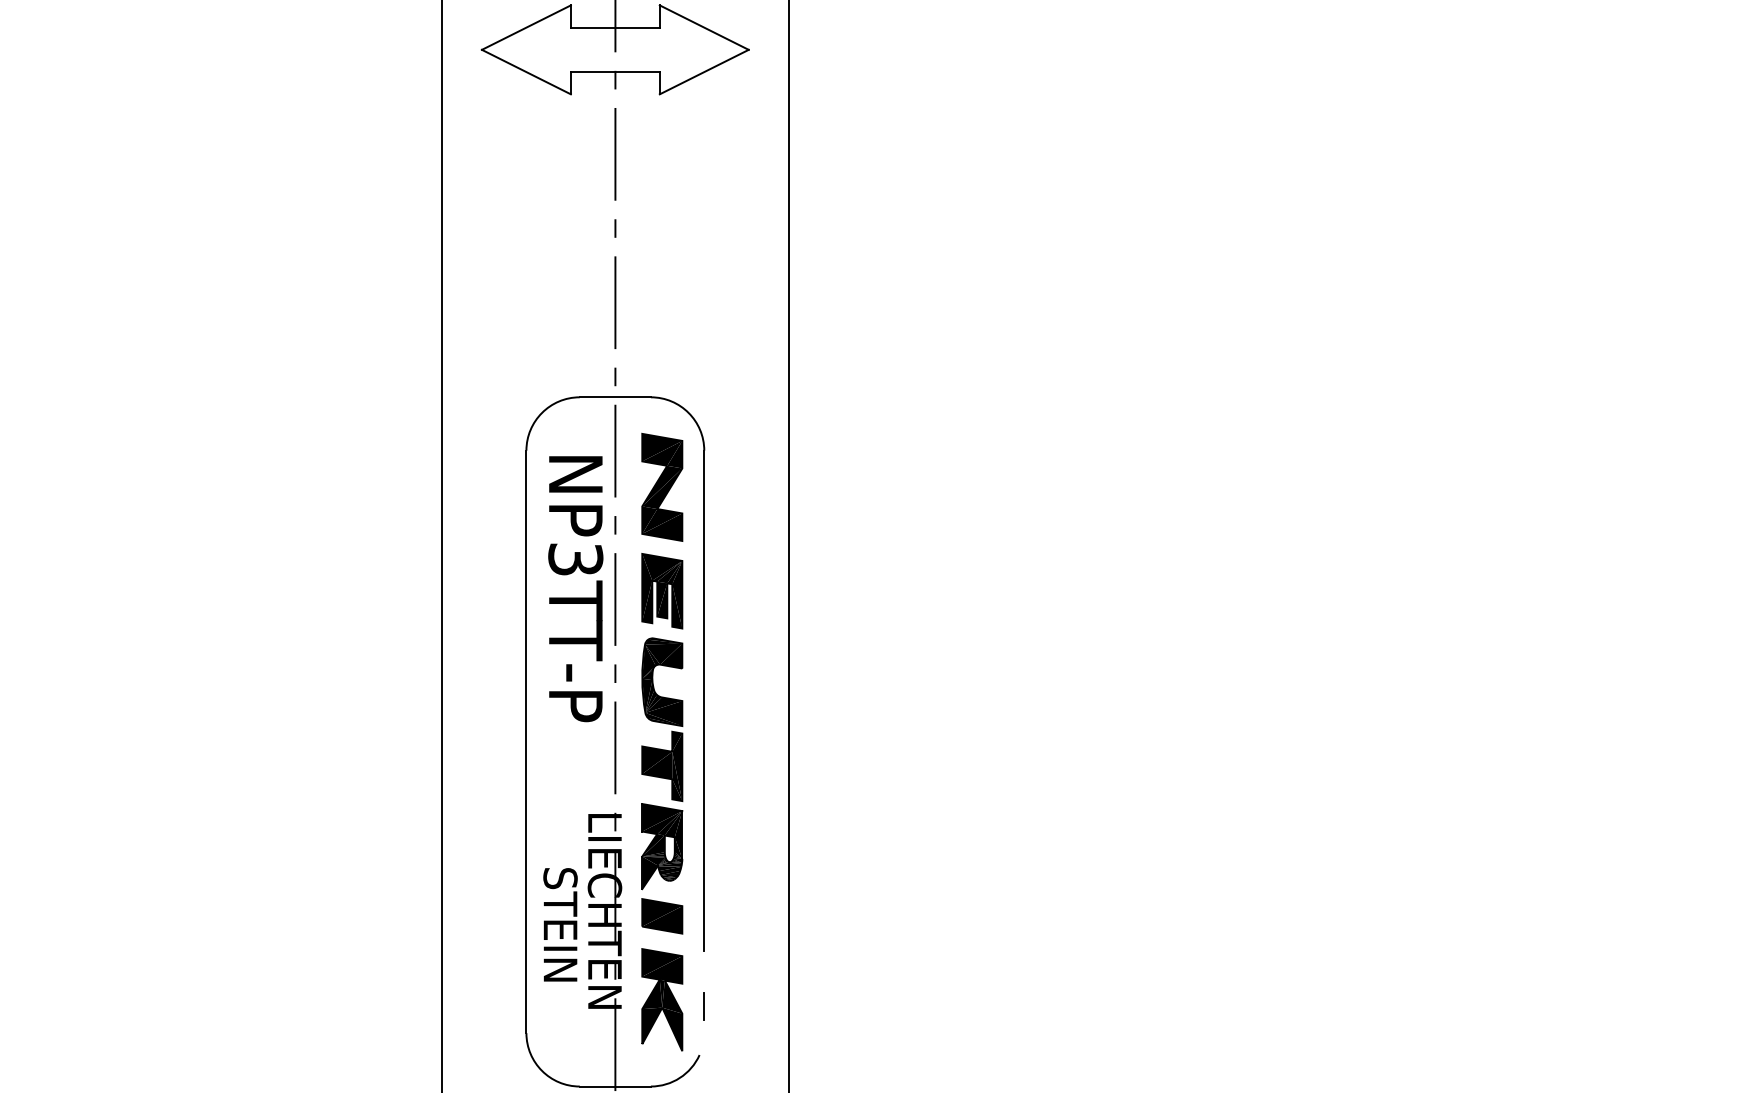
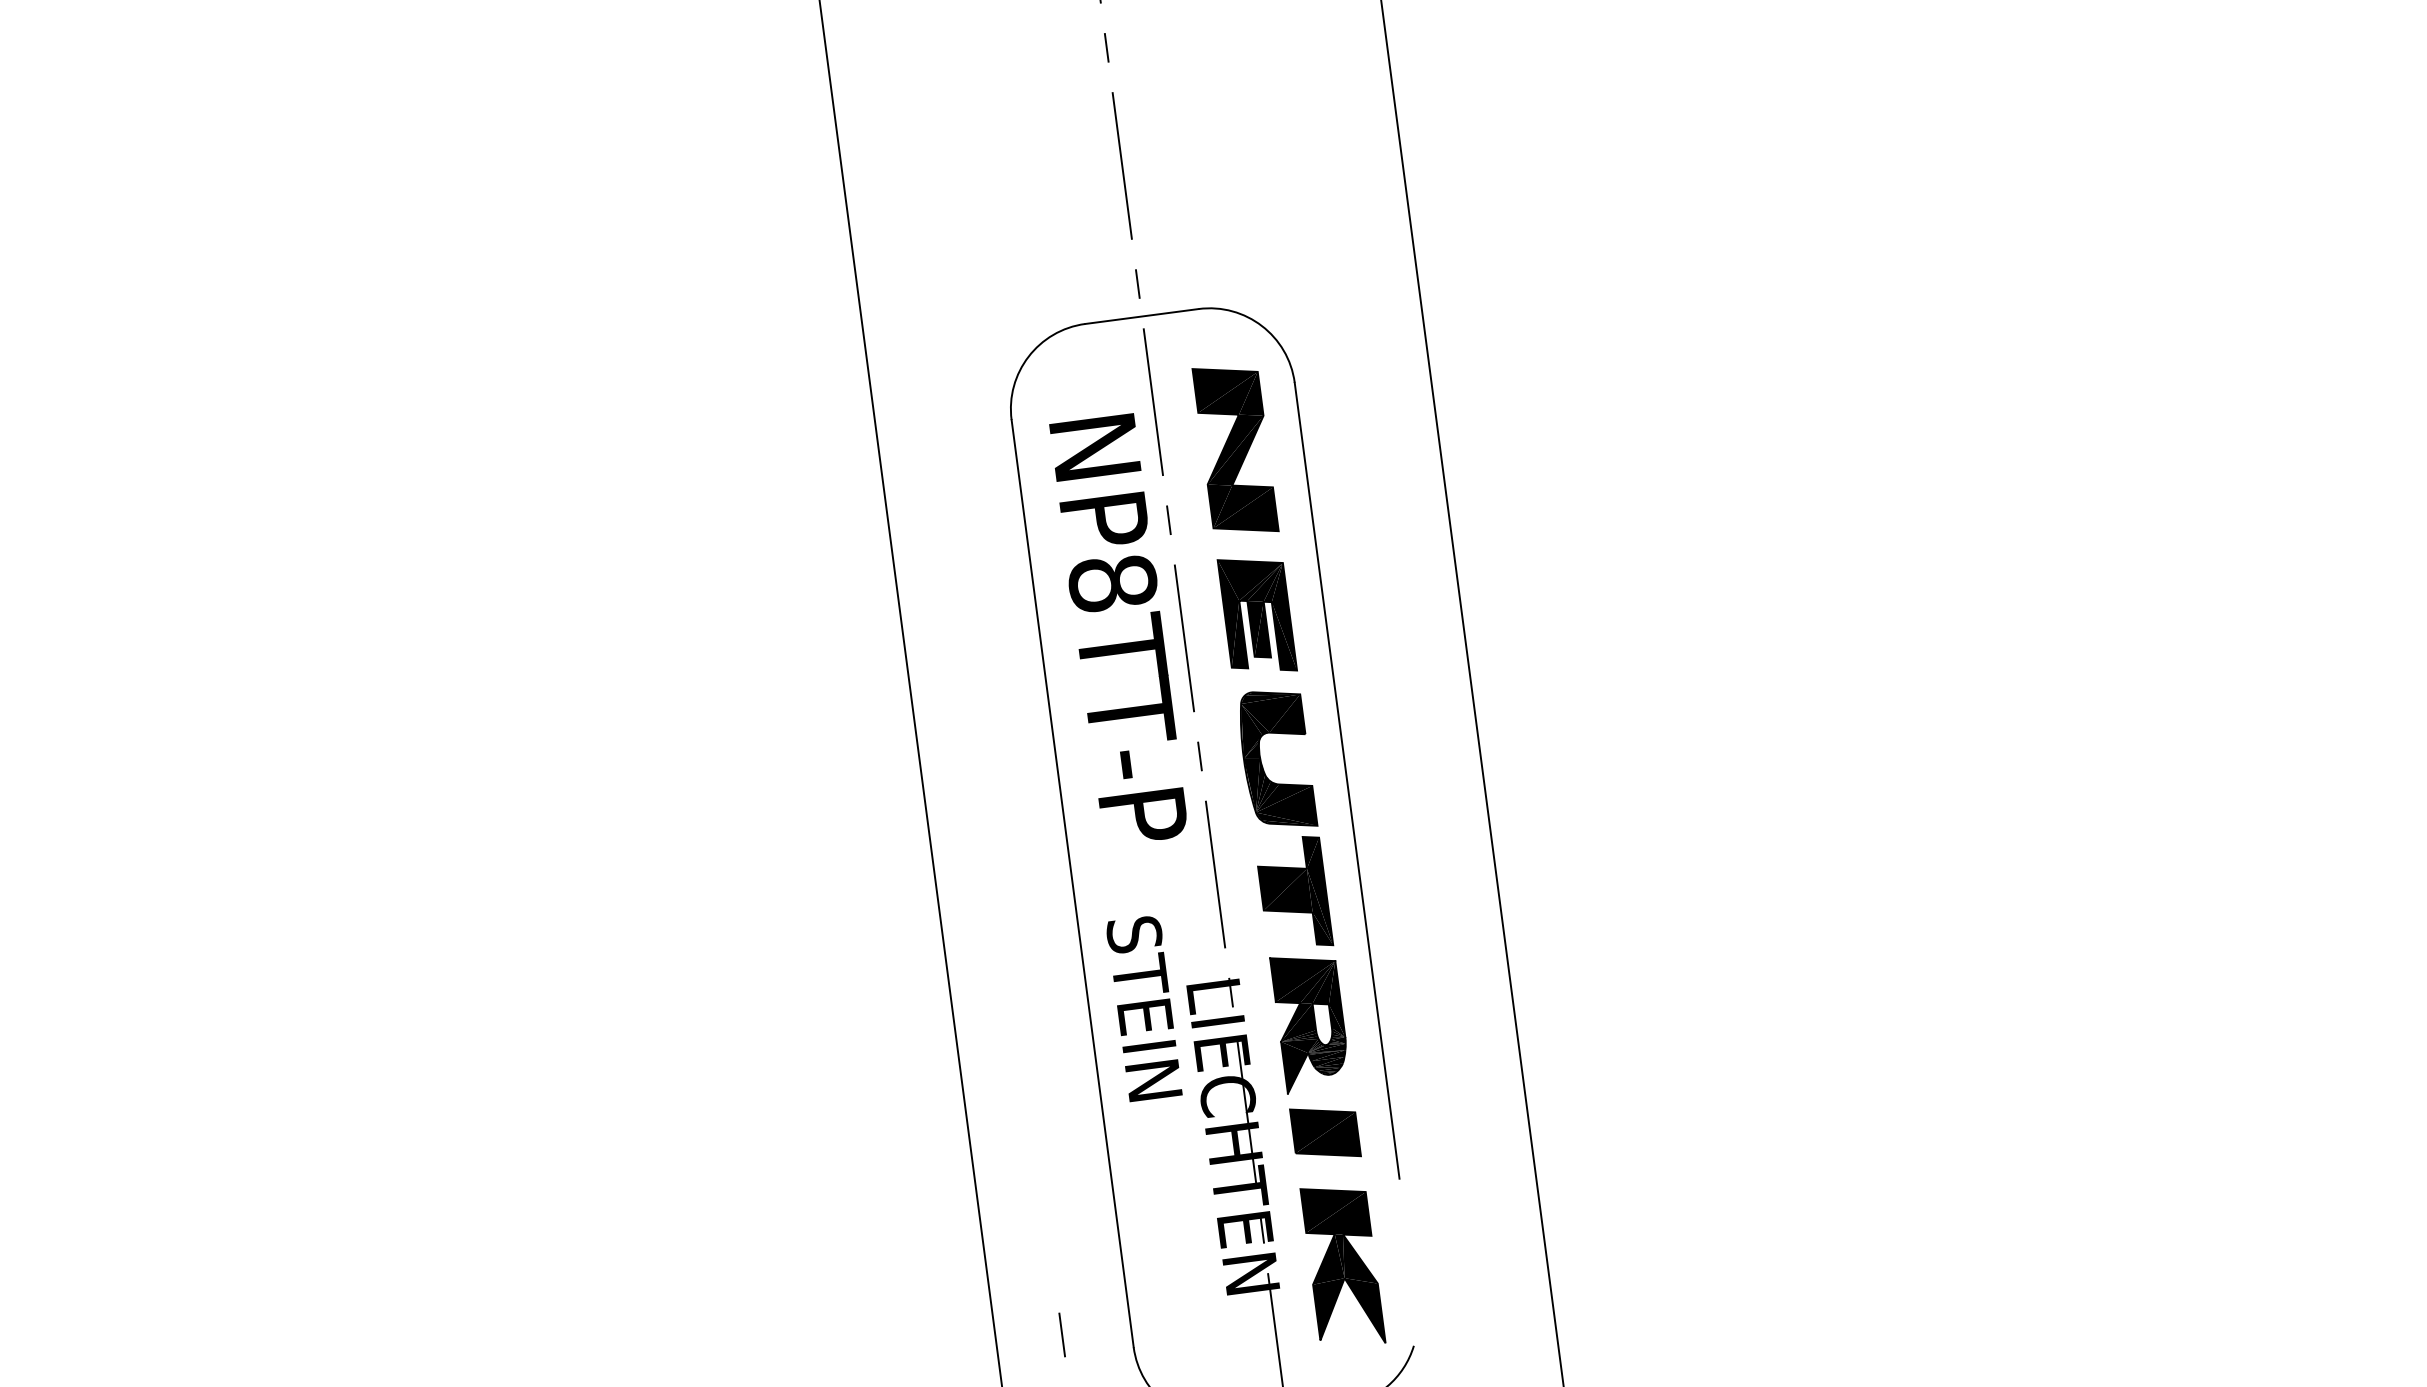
text: (575, 559) -> (1112, 583), NP3TT-P -> NP8TT-P
text: (560, 924) -> (1144, 1007), moved
line: (703, 1006) -> (1060, 1334), moved

